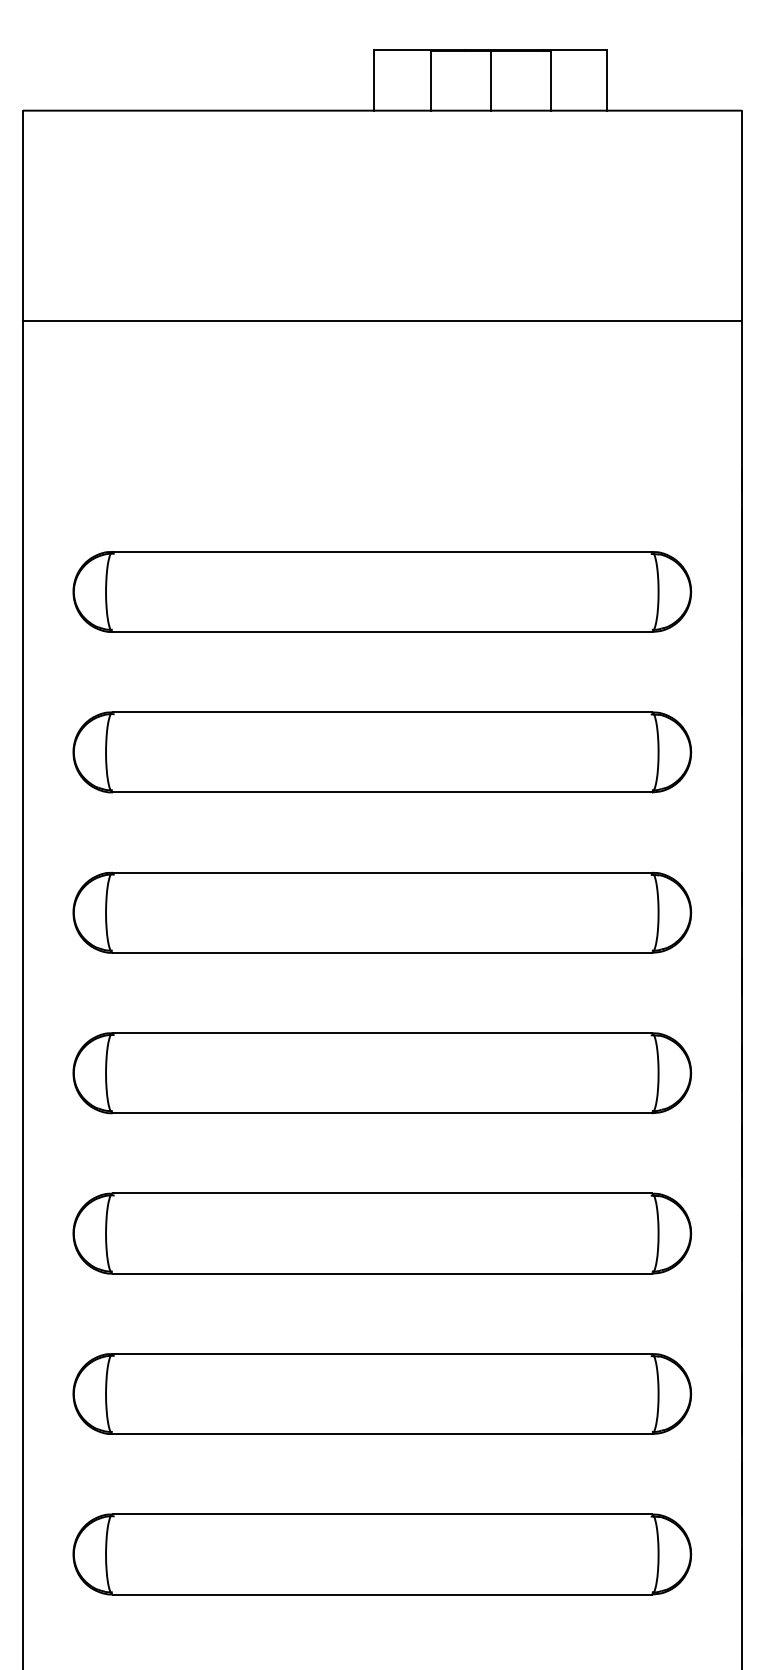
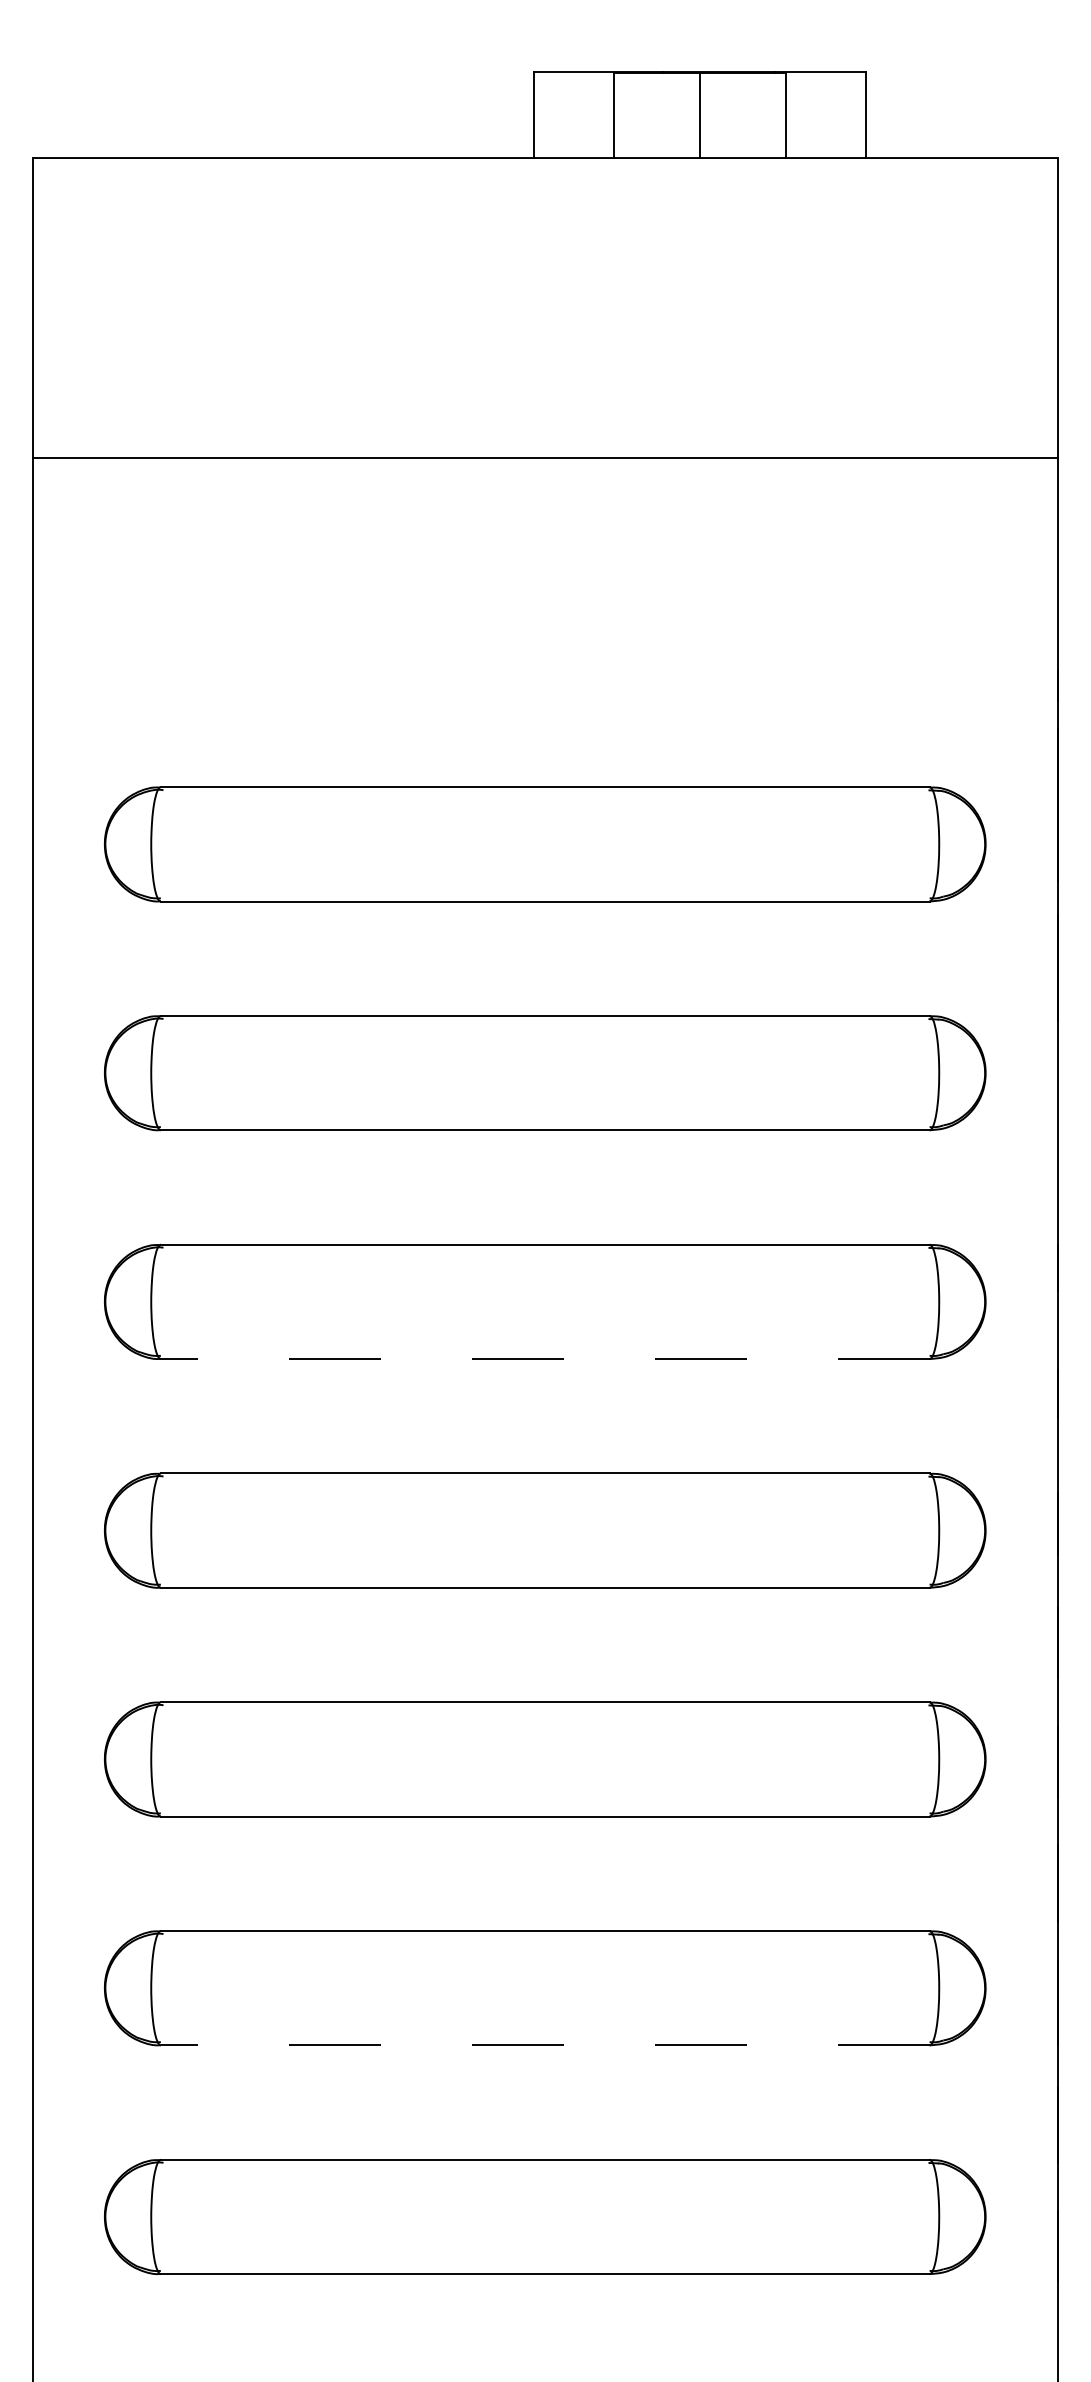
line: (382, 952) -> (545, 1358), solid -> dashed
line: (382, 1434) -> (545, 2045), solid -> dashed

